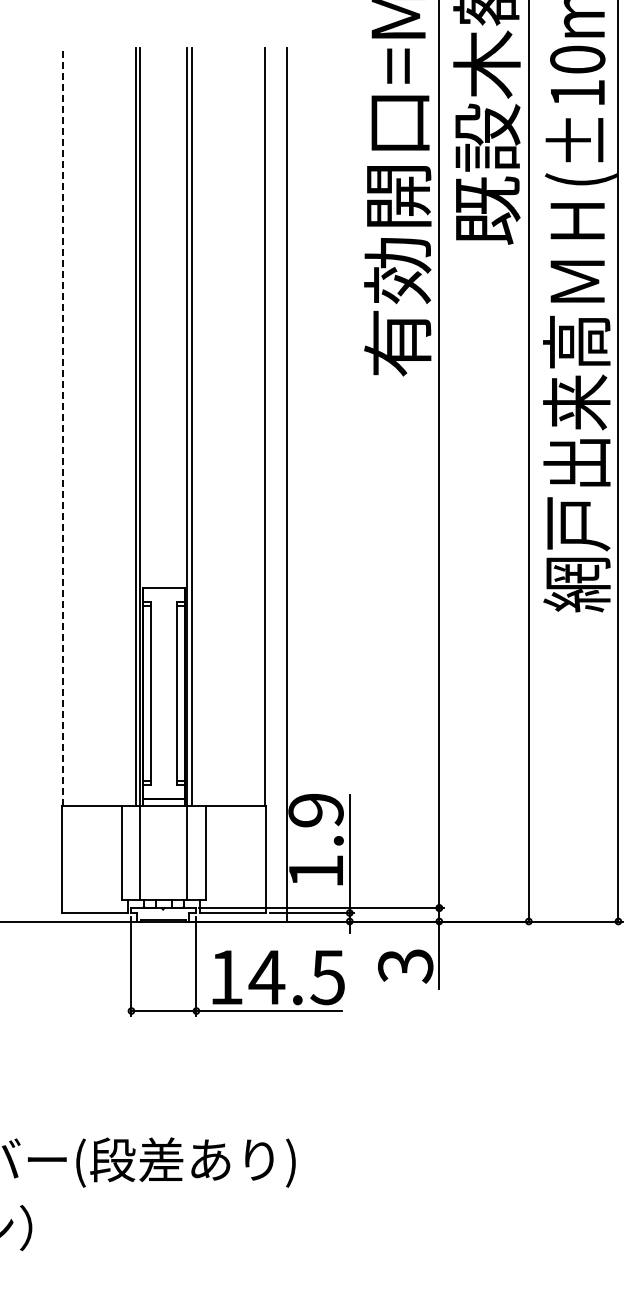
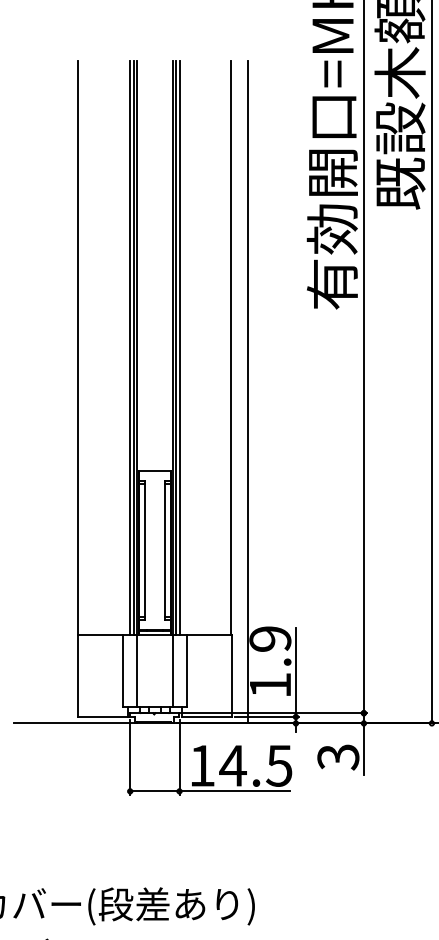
line: (63, 426) -> (78, 347), dashed -> solid
line: (131, 426) -> (130, 347), added
line: (196, 426) -> (179, 347), added

